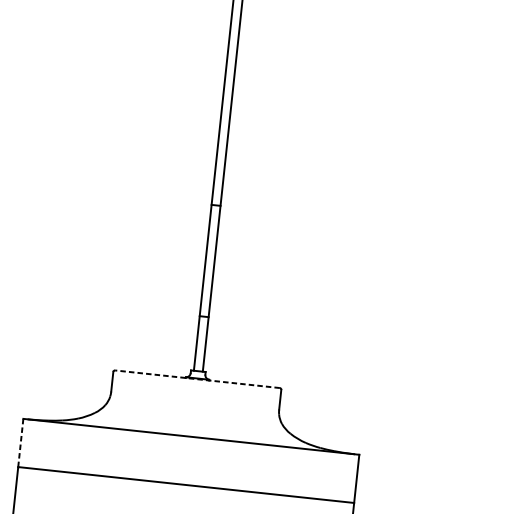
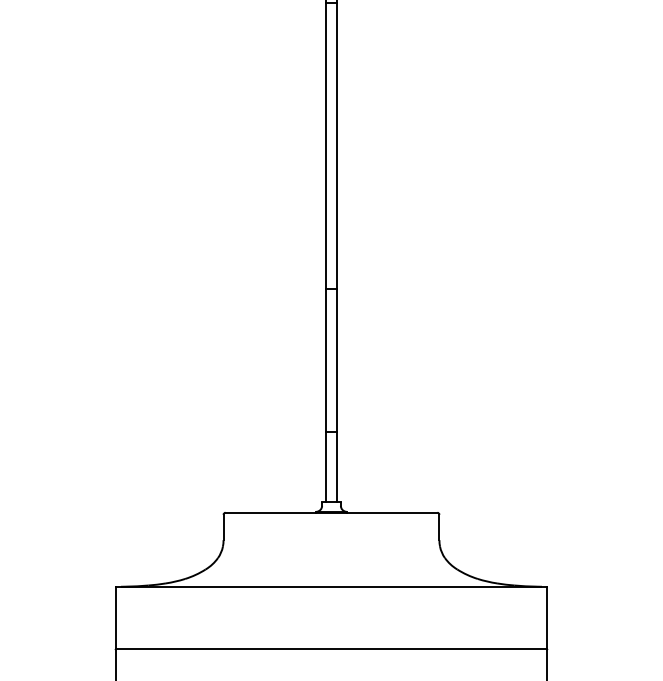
line: (197, 379) -> (331, 512), dashed -> solid
line: (20, 442) -> (115, 617), dashed -> solid

